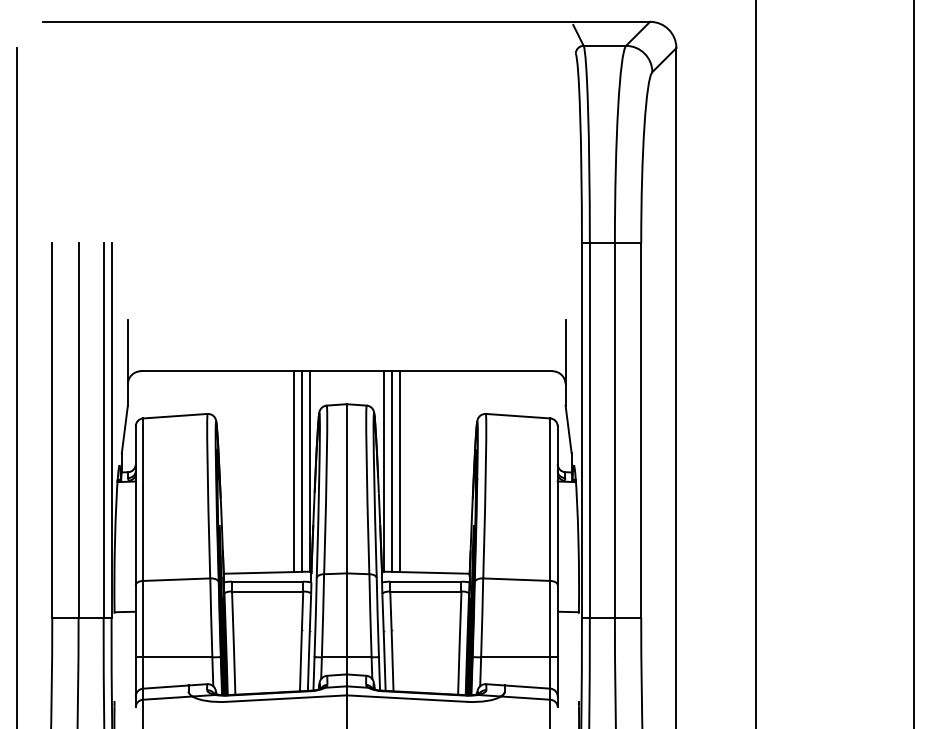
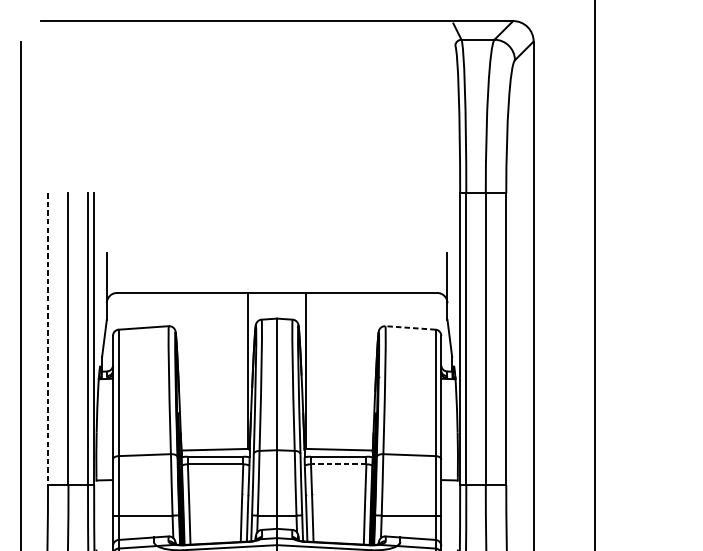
line: (517, 416) -> (410, 328), solid -> dashed
line: (52, 430) -> (48, 339), solid -> dashed
line: (294, 471) -> (236, 370), removed
line: (301, 471) -> (241, 370), removed
line: (391, 471) -> (311, 370), removed
line: (399, 471) -> (318, 370), removed
line: (425, 591) -> (338, 464), solid -> dashed

